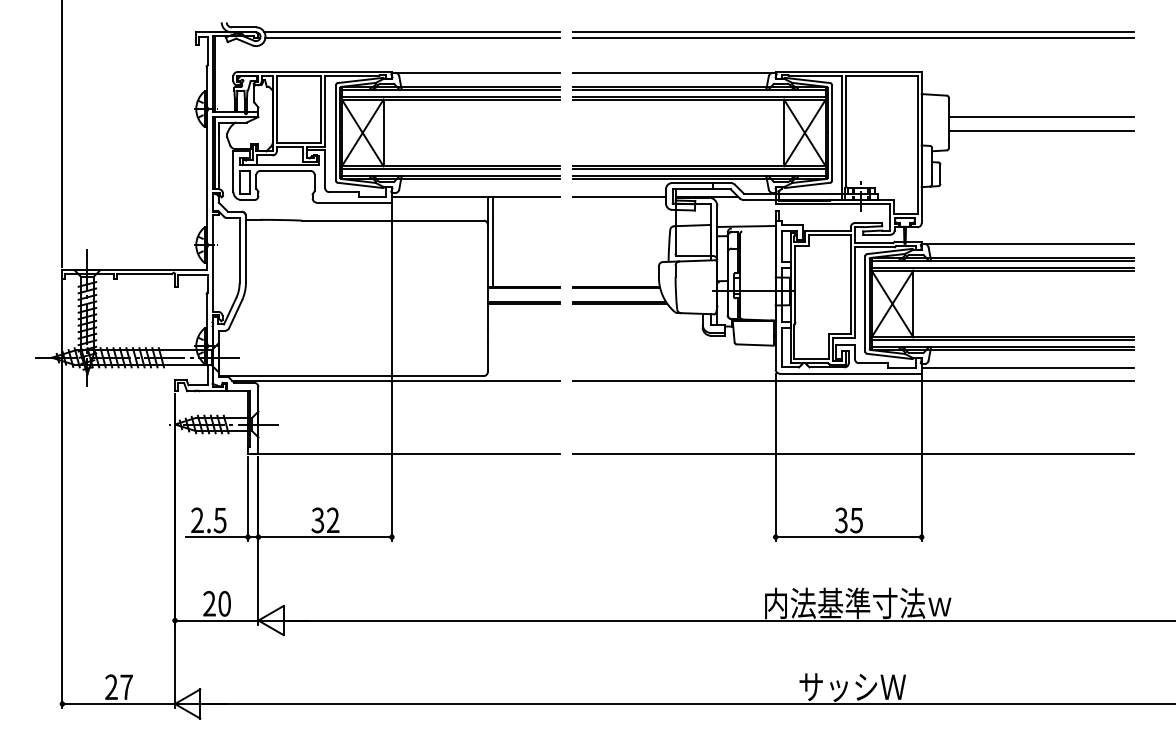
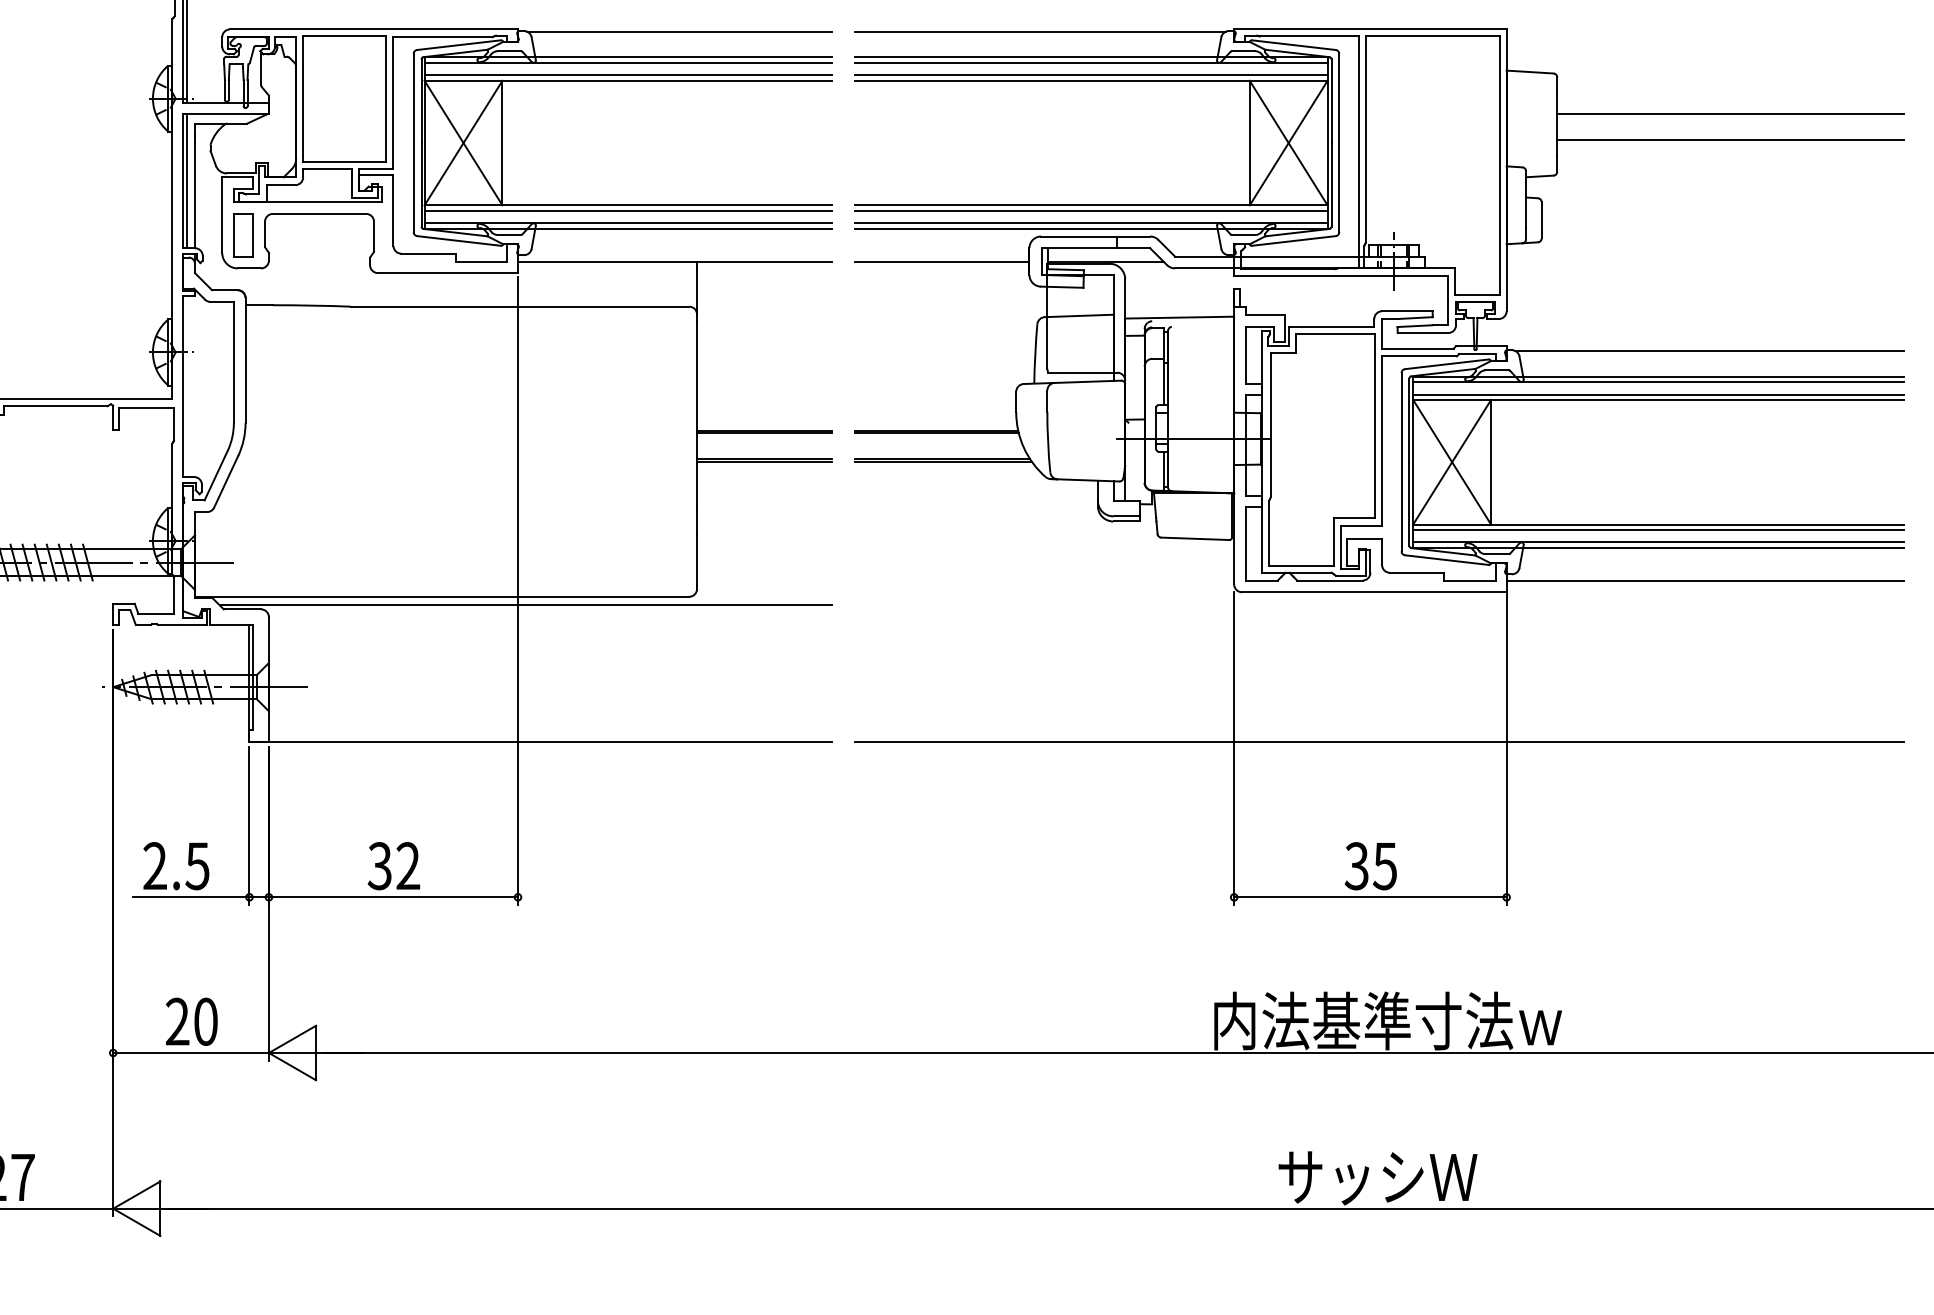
line: (493, 241) -> (707, 345), removed
line: (853, 380) -> (1379, 605), removed

